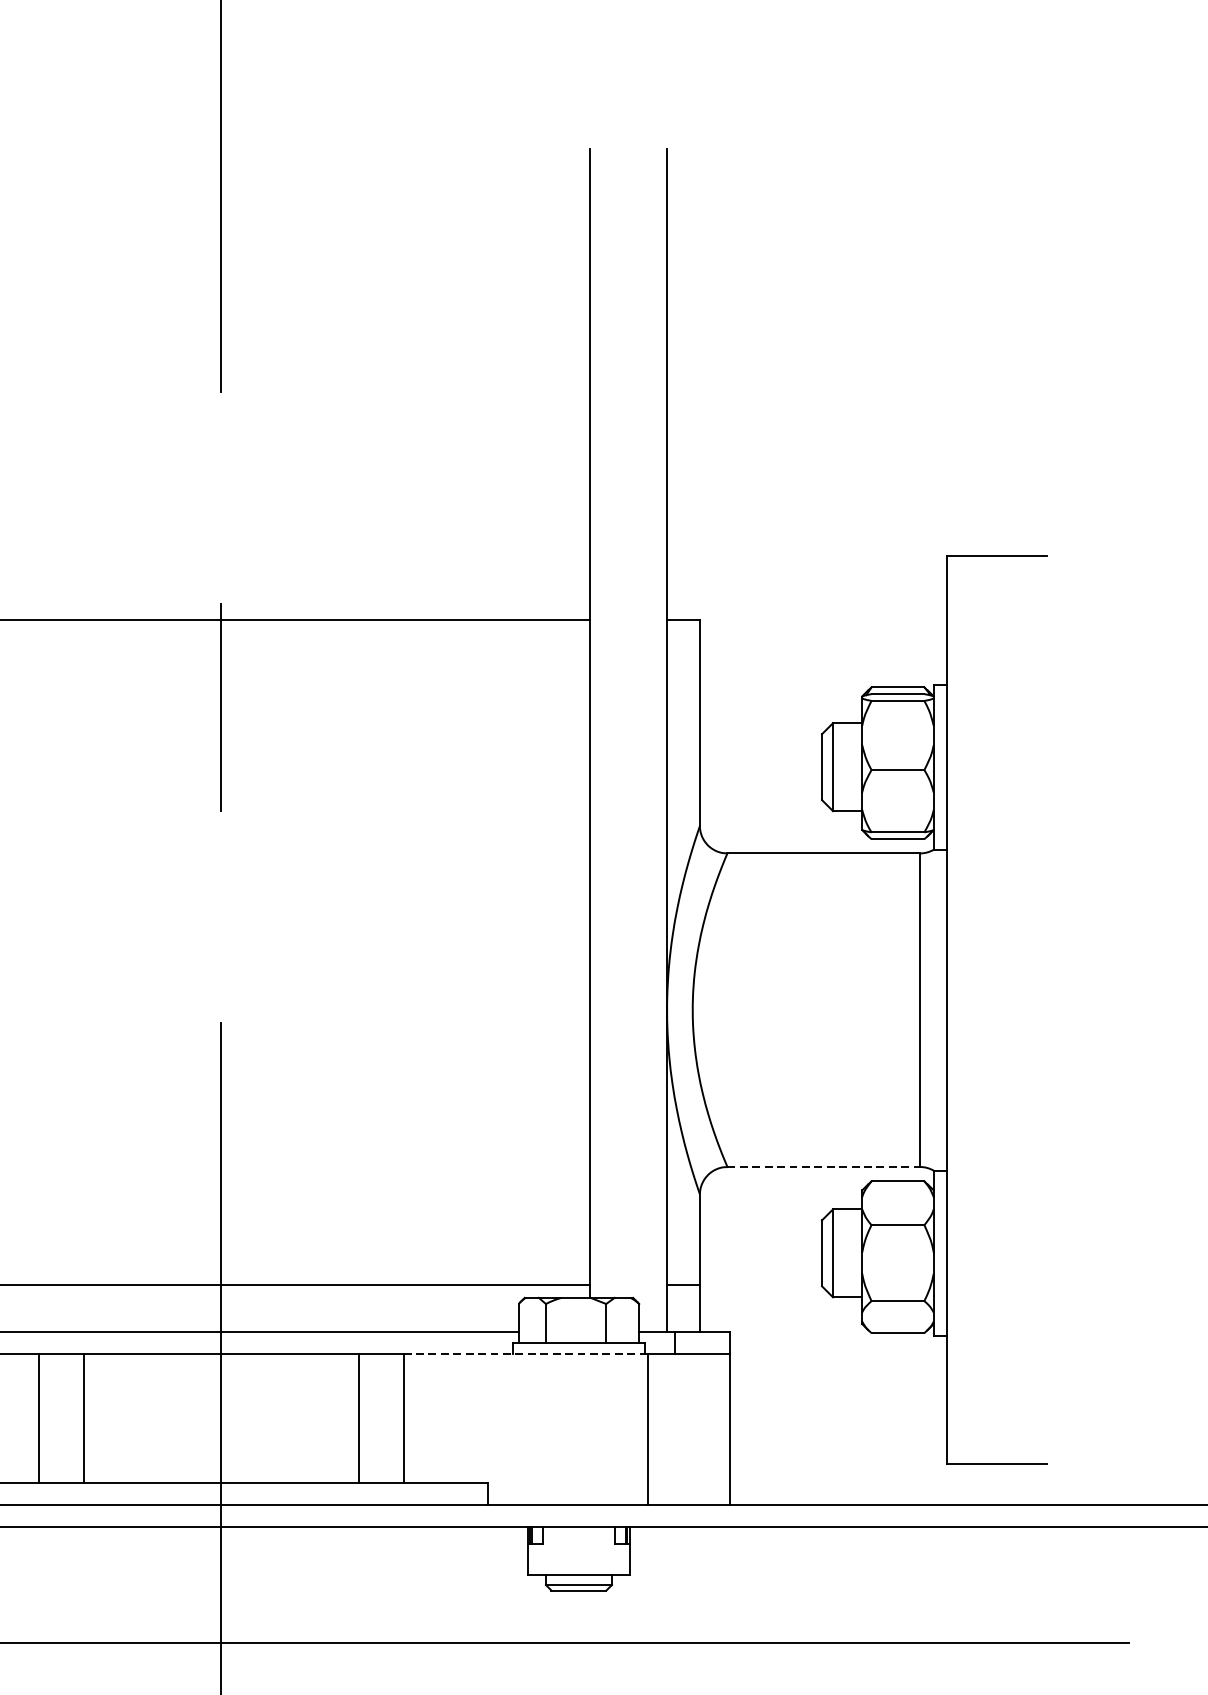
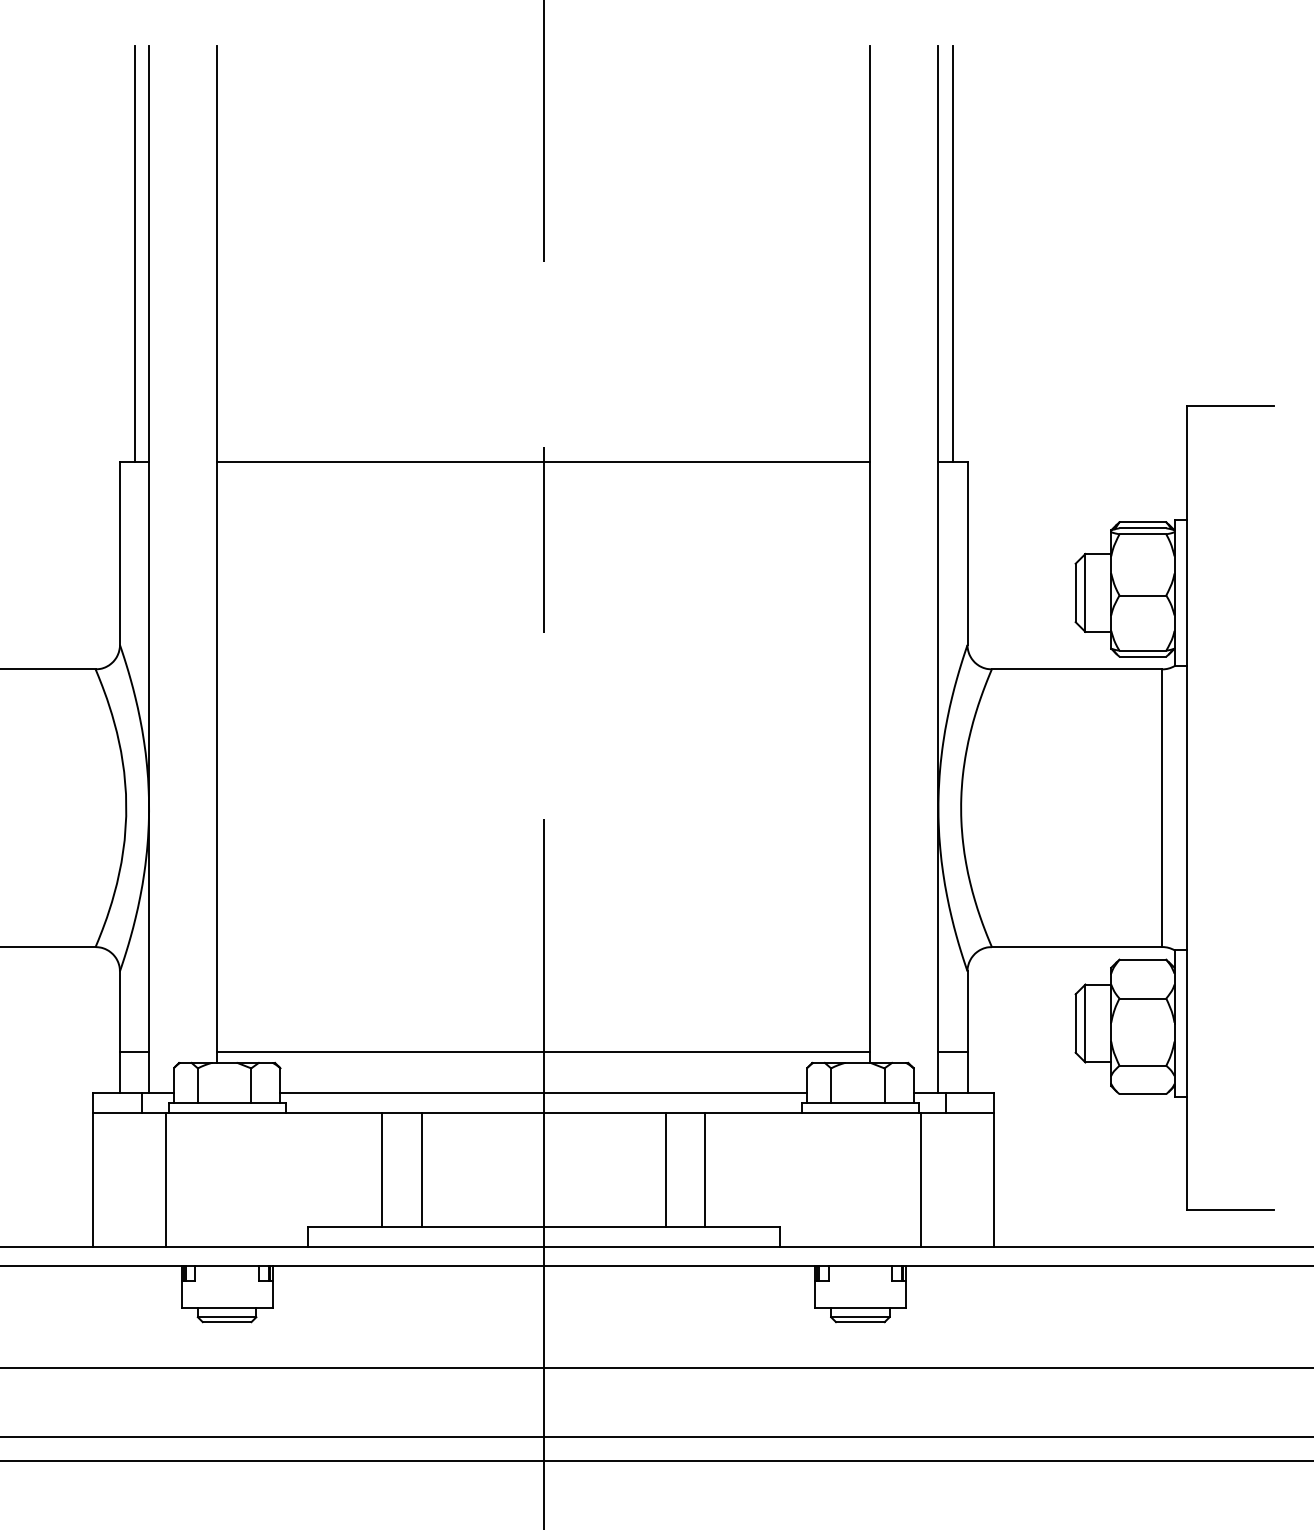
line: (682, 383) -> (952, 253), added
line: (824, 1167) -> (1077, 947), dashed -> solid
line: (526, 1353) -> (813, 1112), dashed -> solid

